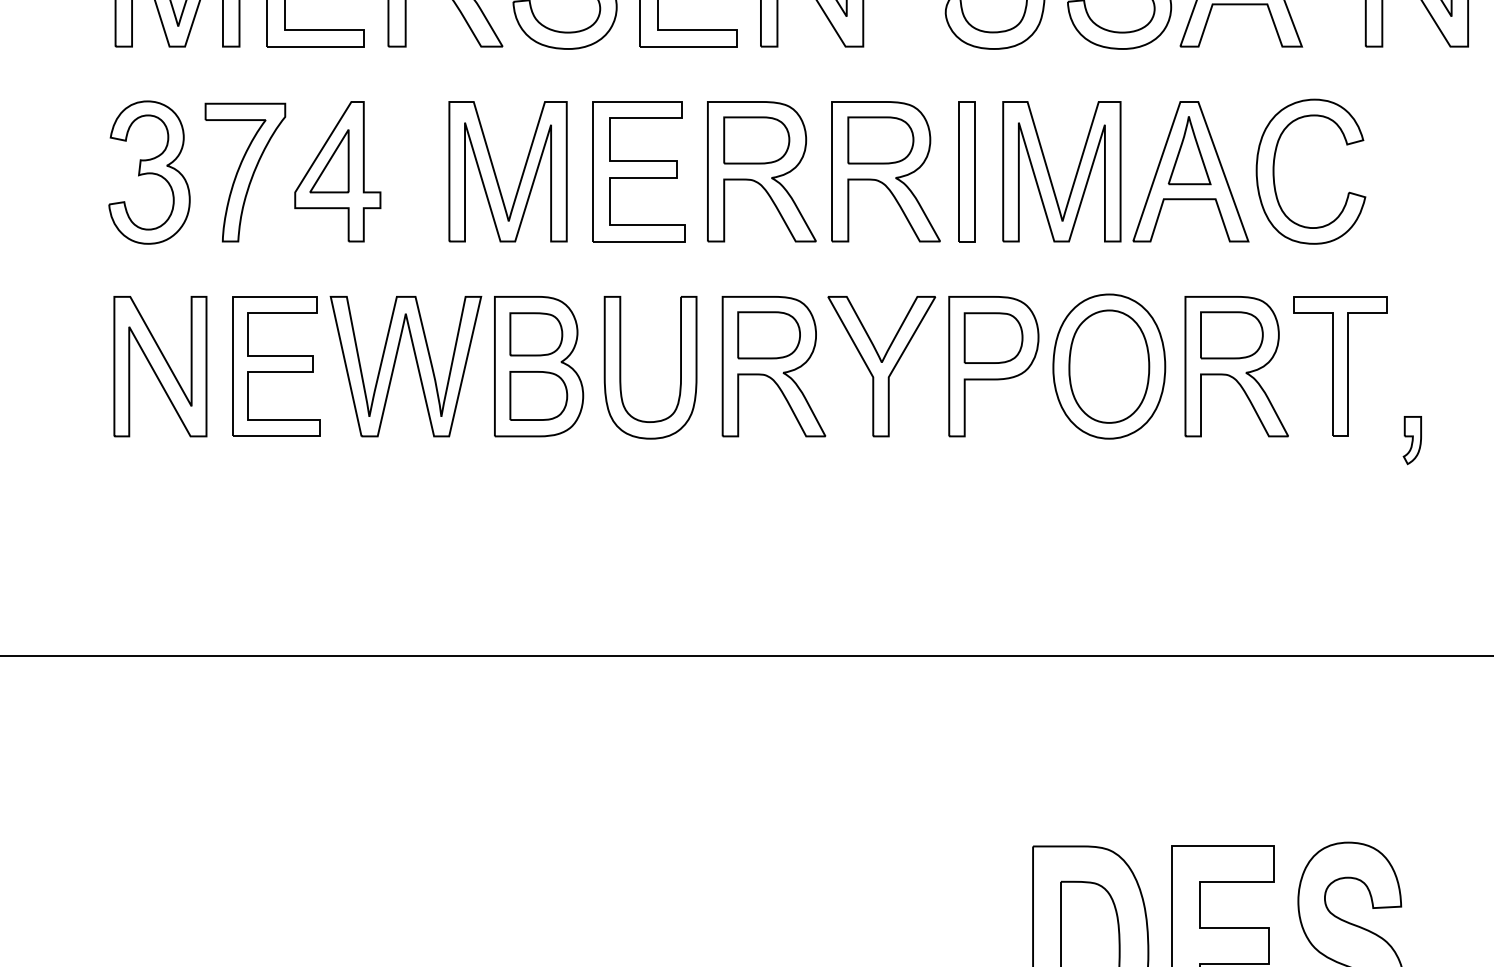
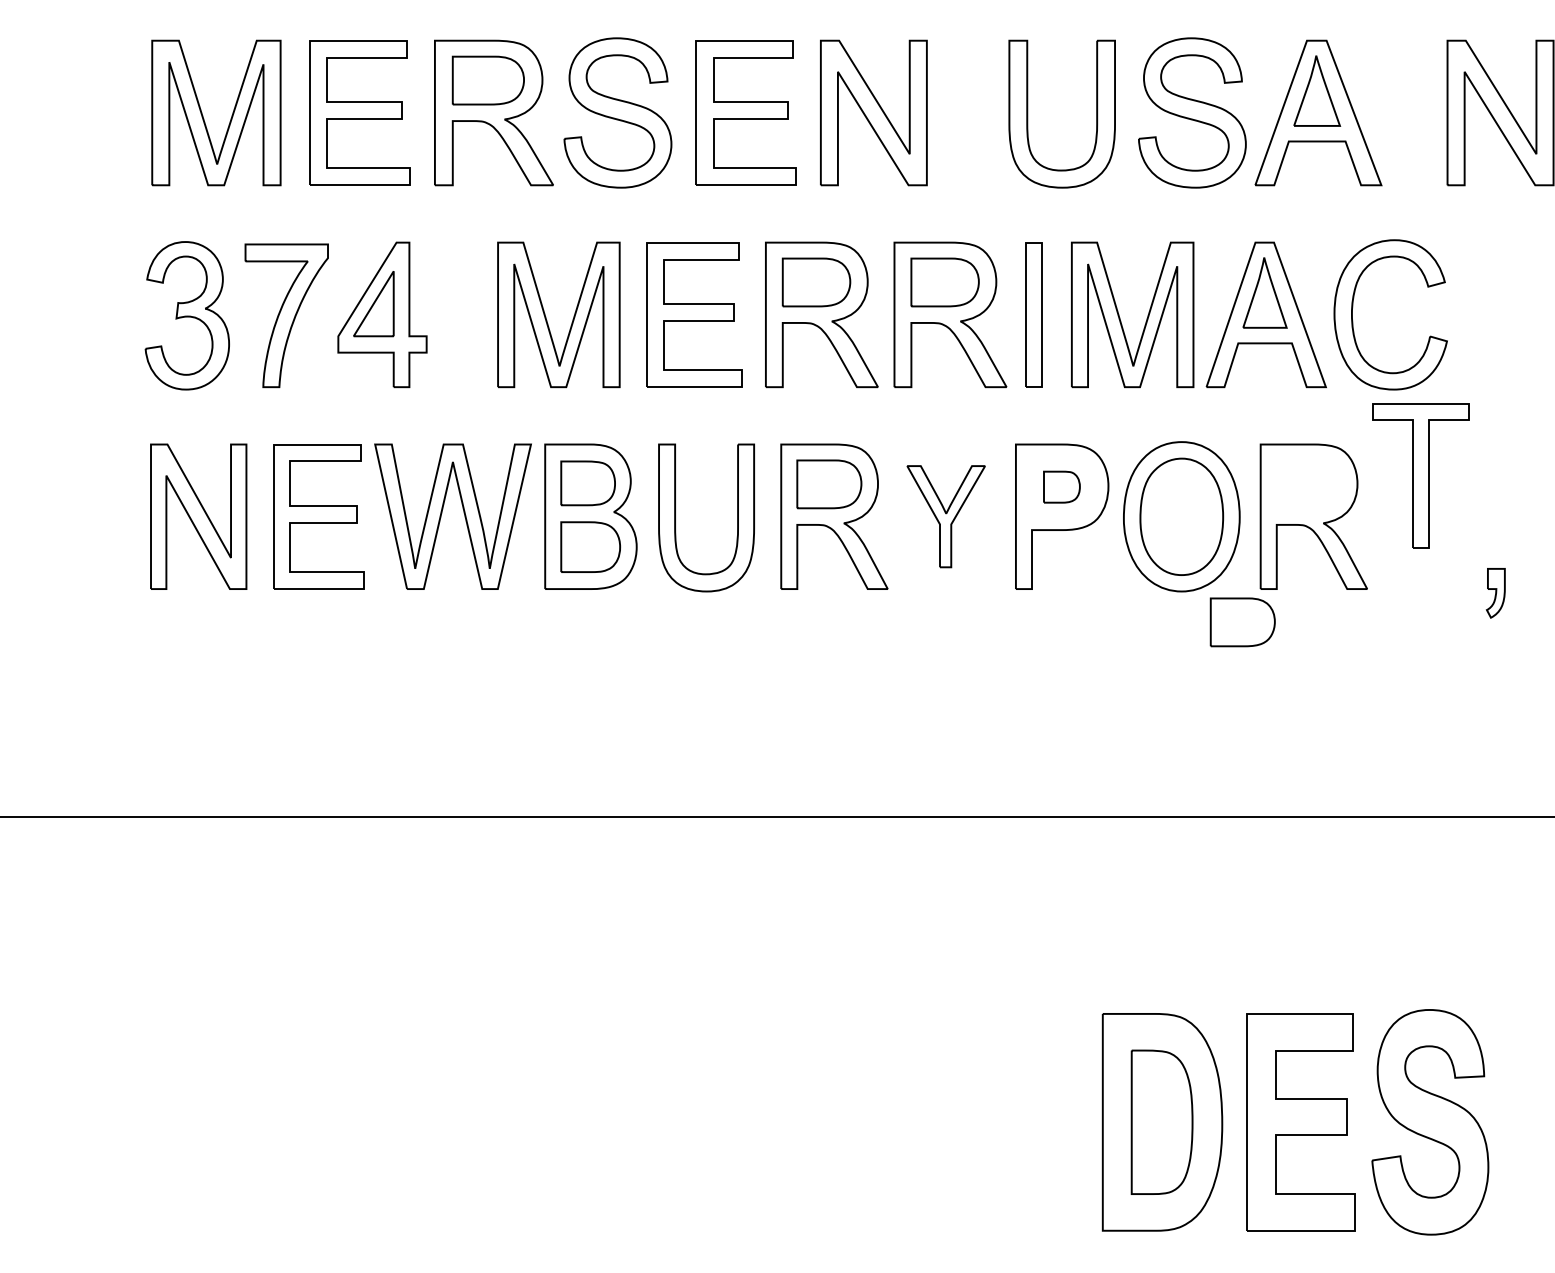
part: (1231, 335) -> (1242, 622), moved
part: (993, 337) -> (1061, 486), size x0.6
part: (882, 366) -> (946, 516), size x0.7
part: (1339, 366) -> (1420, 475), moved

